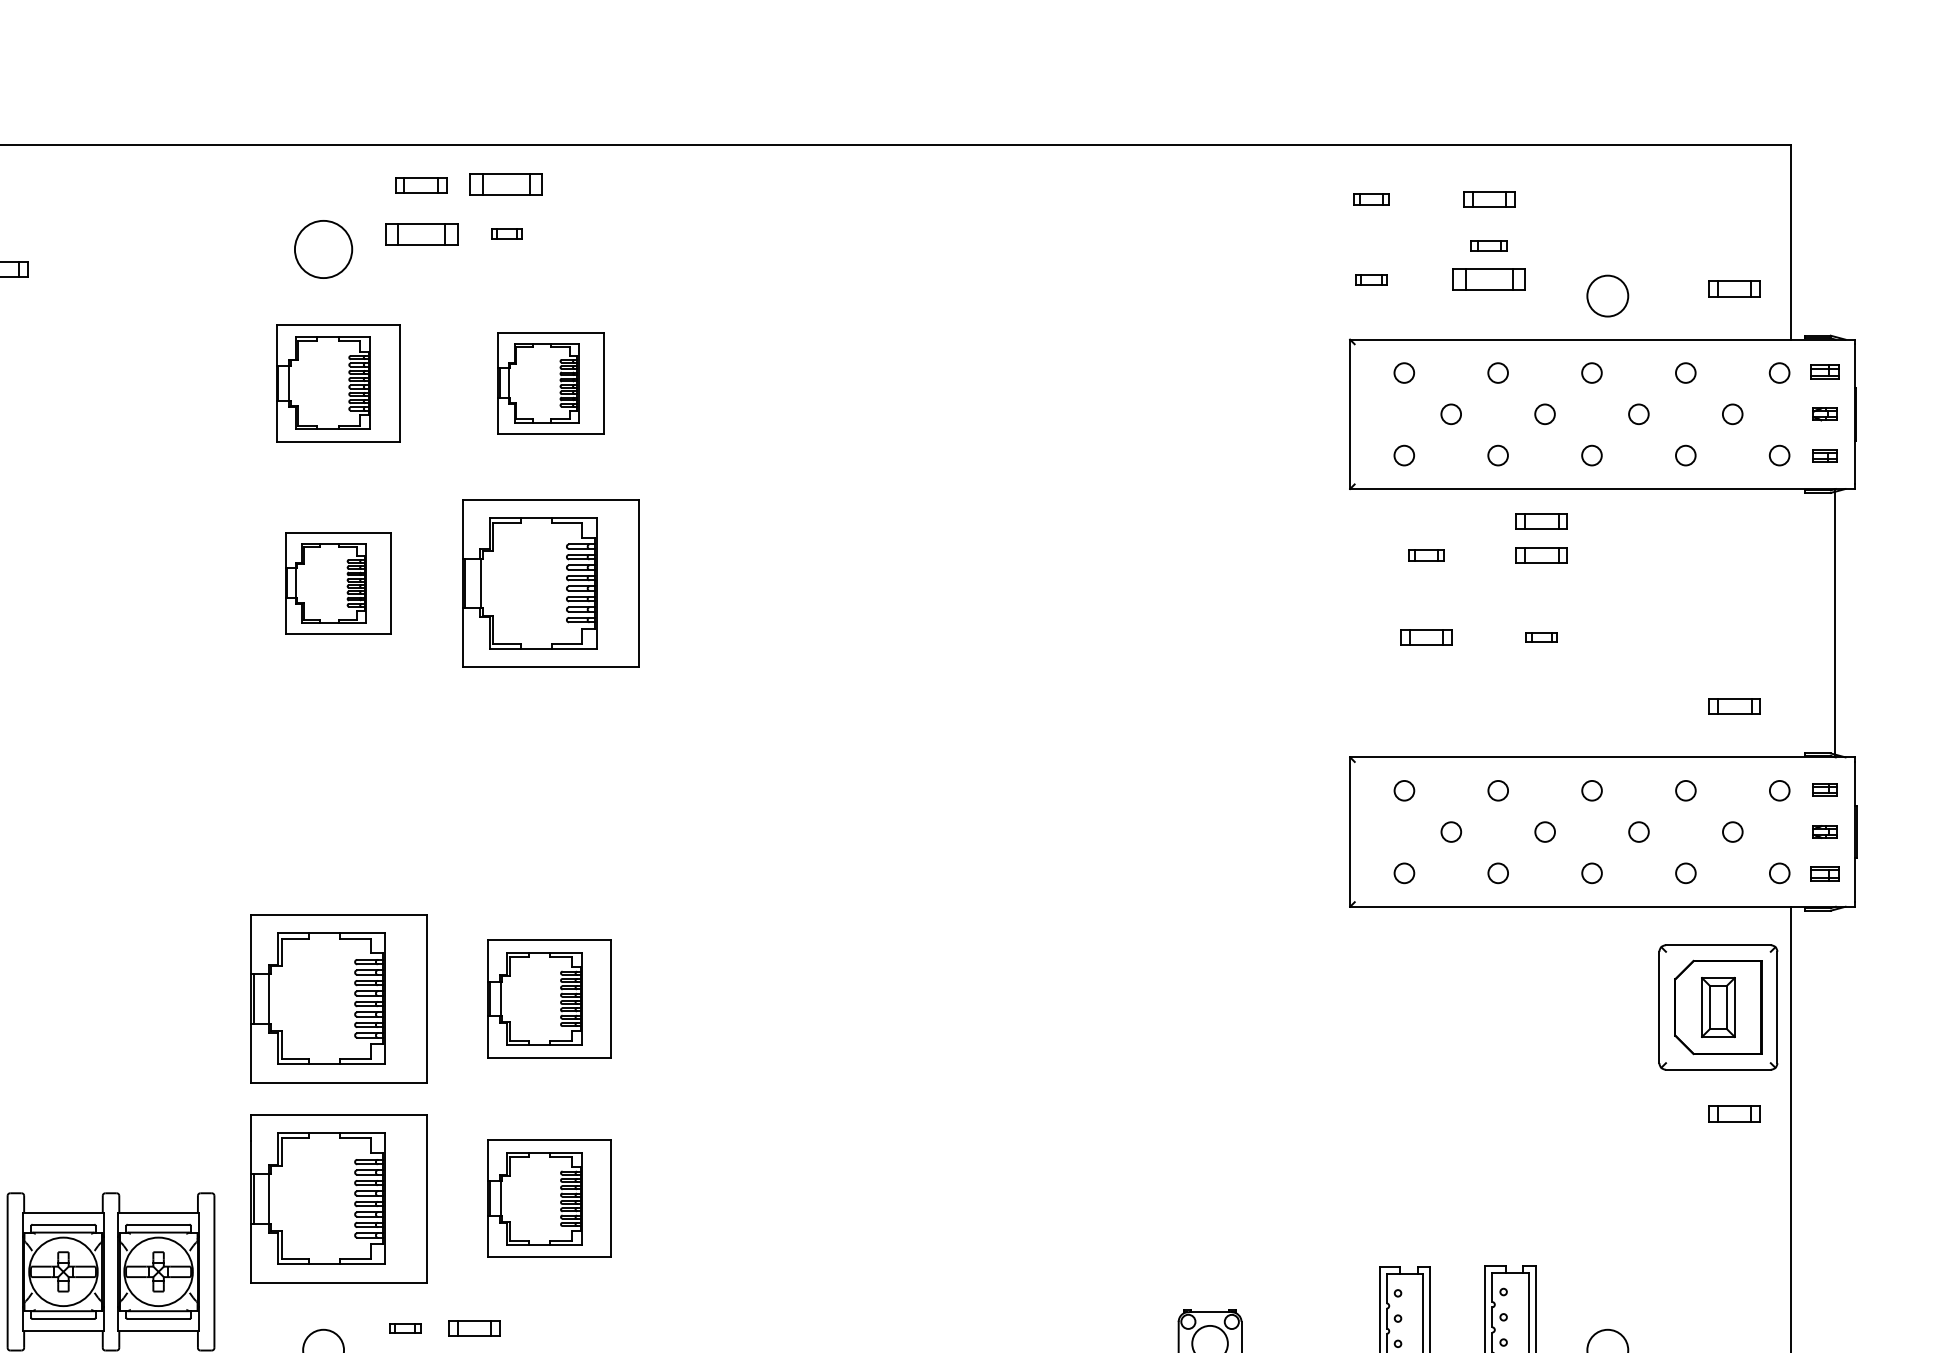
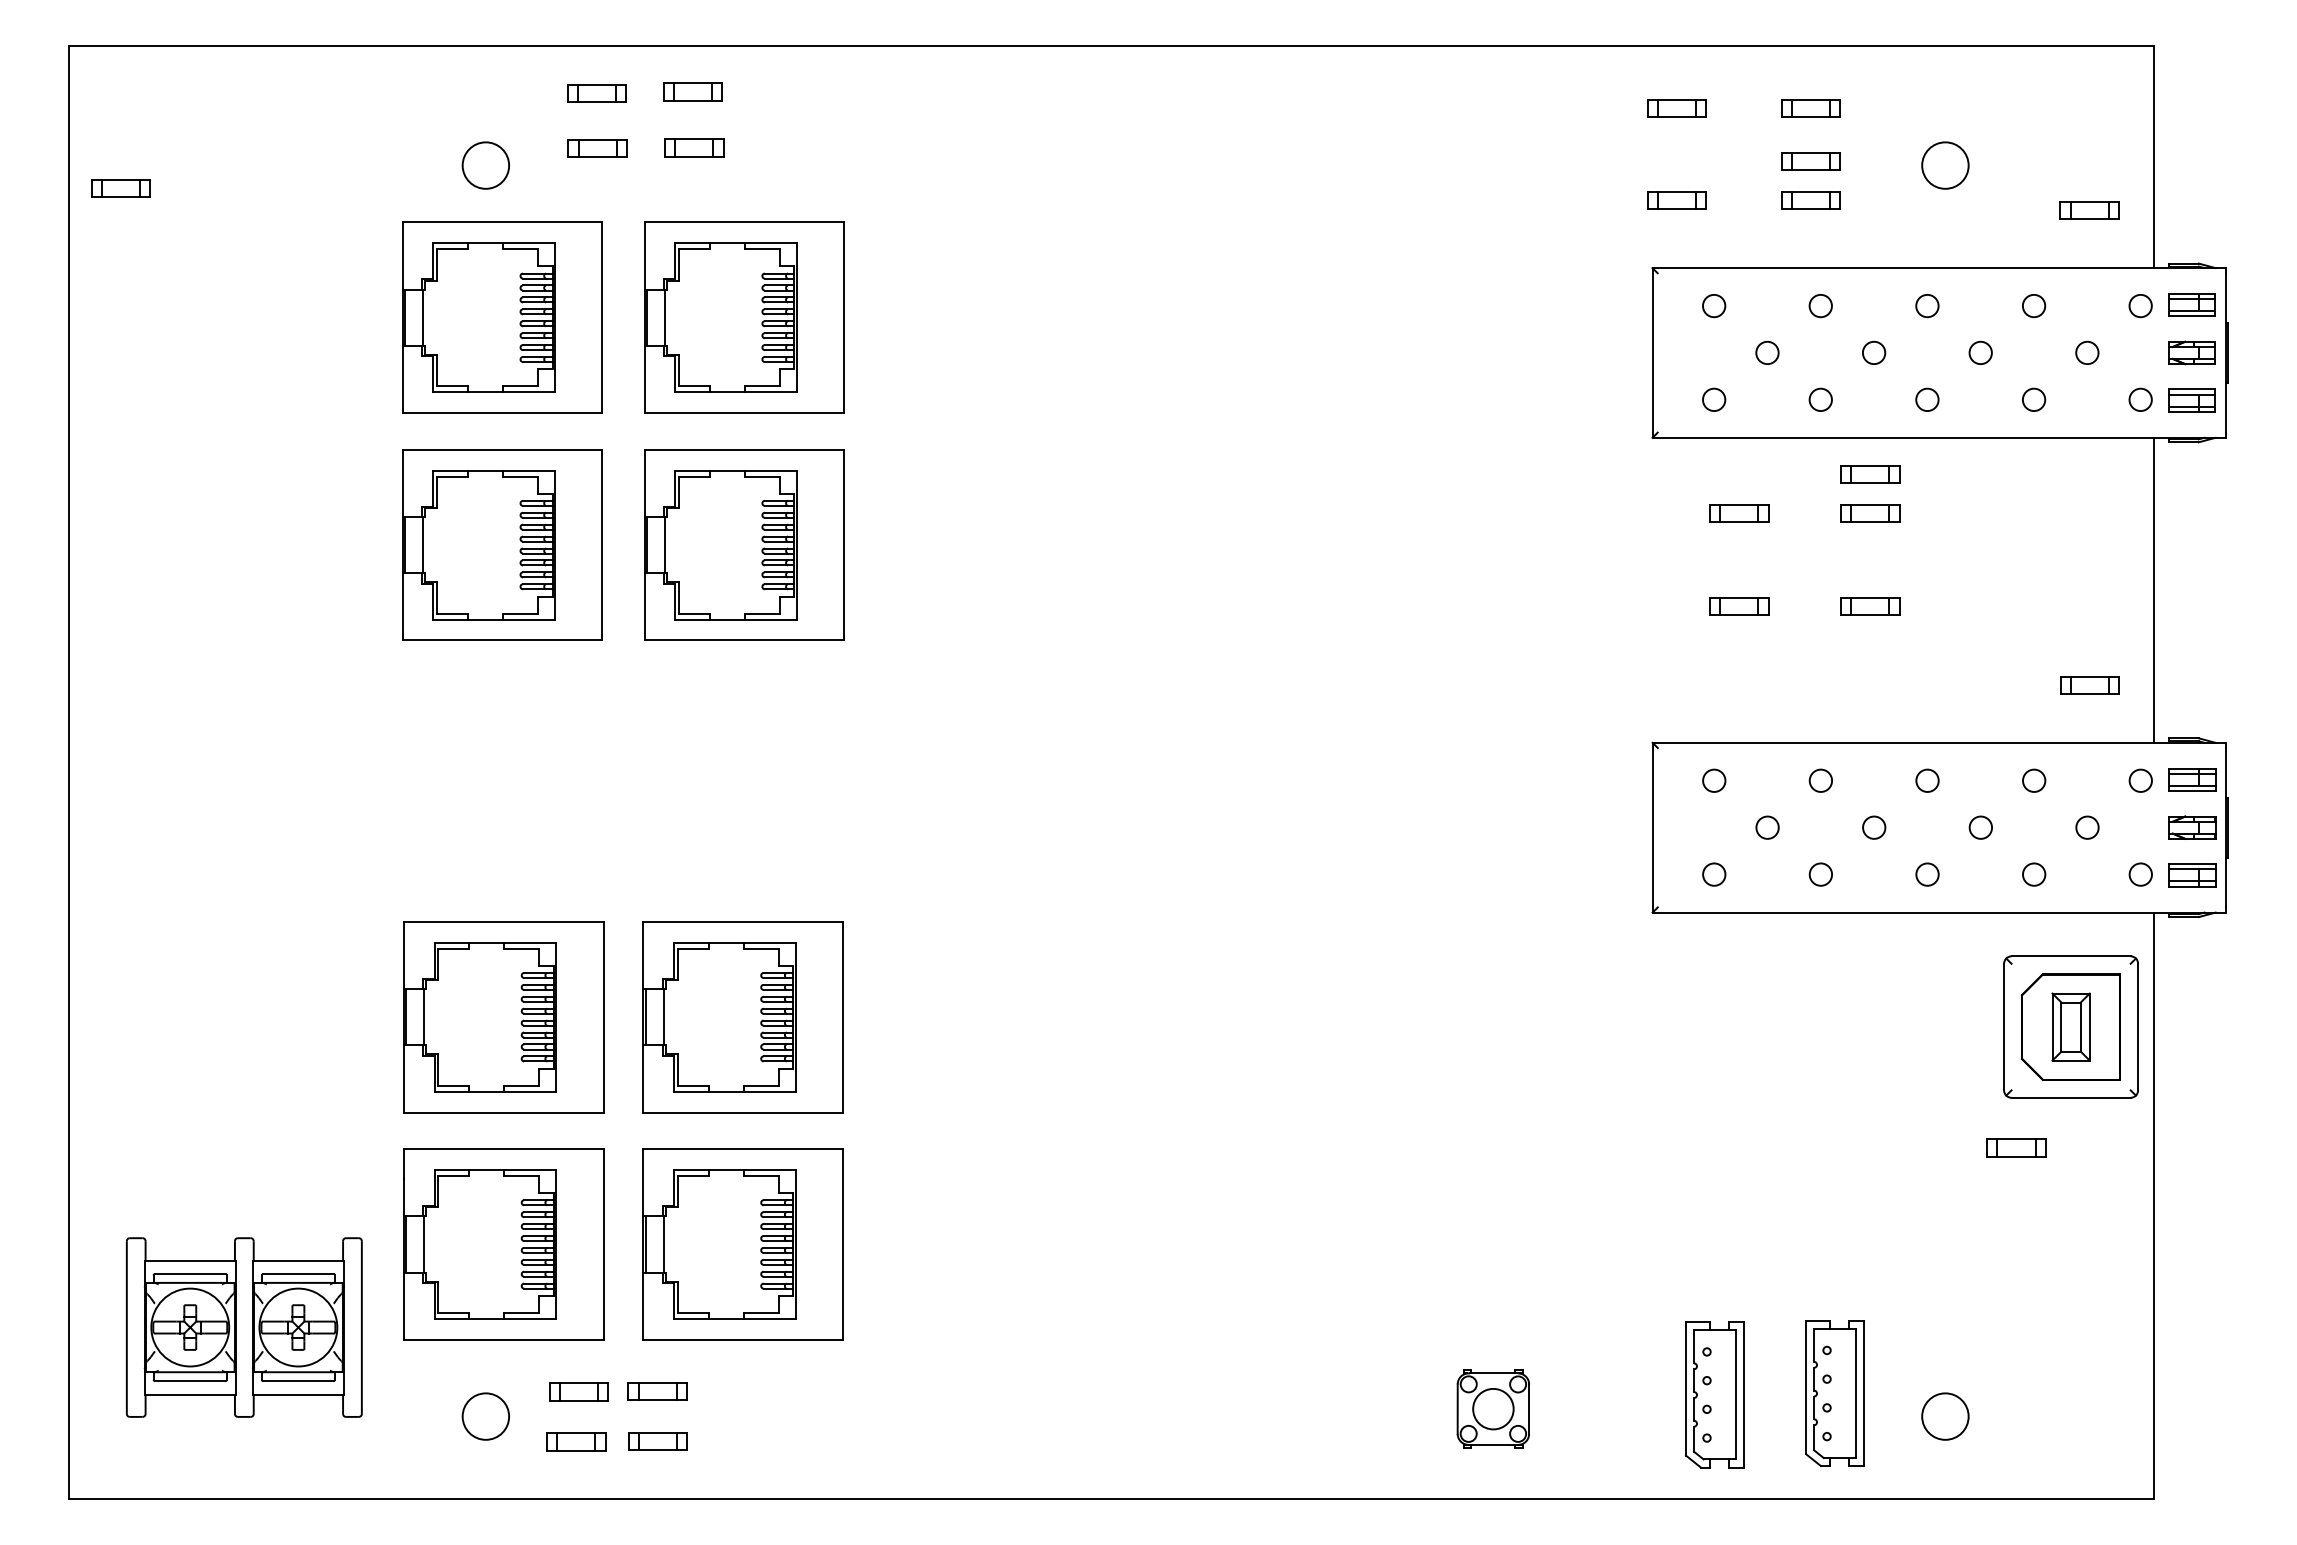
part: (505, 184) -> (692, 91), size x0.71
part: (1371, 199) -> (1676, 108), size x1.43
part: (507, 233) -> (694, 147), size x1.67
part: (421, 234) -> (597, 148), size x0.71
part: (1489, 245) -> (1810, 161), size x1.43
circle: (323, 249) -> (485, 165), size x0.71
part: (1371, 280) -> (1676, 200), size x1.67
part: (1489, 280) -> (1810, 200), size x0.71
circle: (1607, 296) -> (1945, 165), moved
part: (1824, 371) -> (2191, 304), size x1.43
part: (338, 383) -> (502, 317), size x1.43
part: (551, 383) -> (744, 317), size x1.67
part: (1824, 413) -> (2191, 352), size x1.67
part: (1824, 456) -> (2191, 400), size x1.67
part: (1426, 555) -> (1739, 513), size x1.43
part: (338, 582) -> (502, 544), size x1.67
line: (1834, 622) -> (2153, 589), moved
part: (1541, 637) -> (1870, 606), size x1.67
part: (1825, 789) -> (2192, 779), size x1.67
part: (1825, 831) -> (2192, 827), size x1.67
part: (1825, 874) -> (2192, 875), size x1.43
part: (549, 999) -> (742, 1017), size x1.43
part: (1734, 1113) -> (2016, 1147), moved
part: (549, 1198) -> (742, 1244), size x1.43
part: (405, 1328) -> (578, 1391), size x1.67

